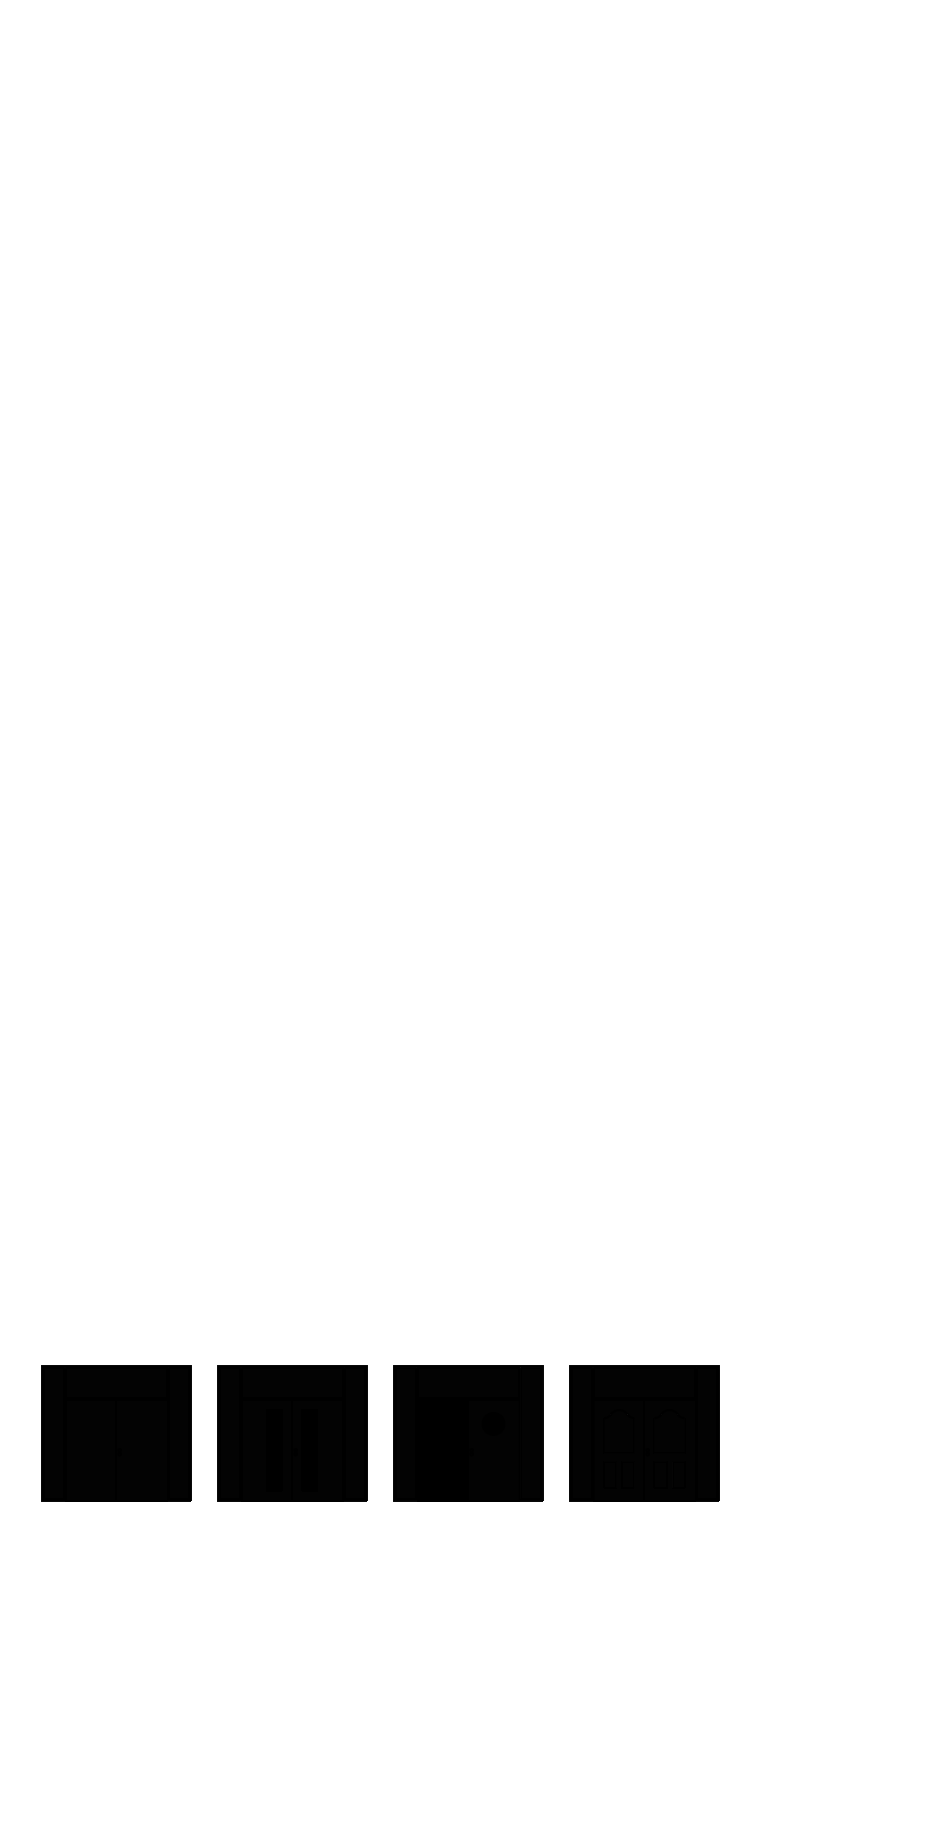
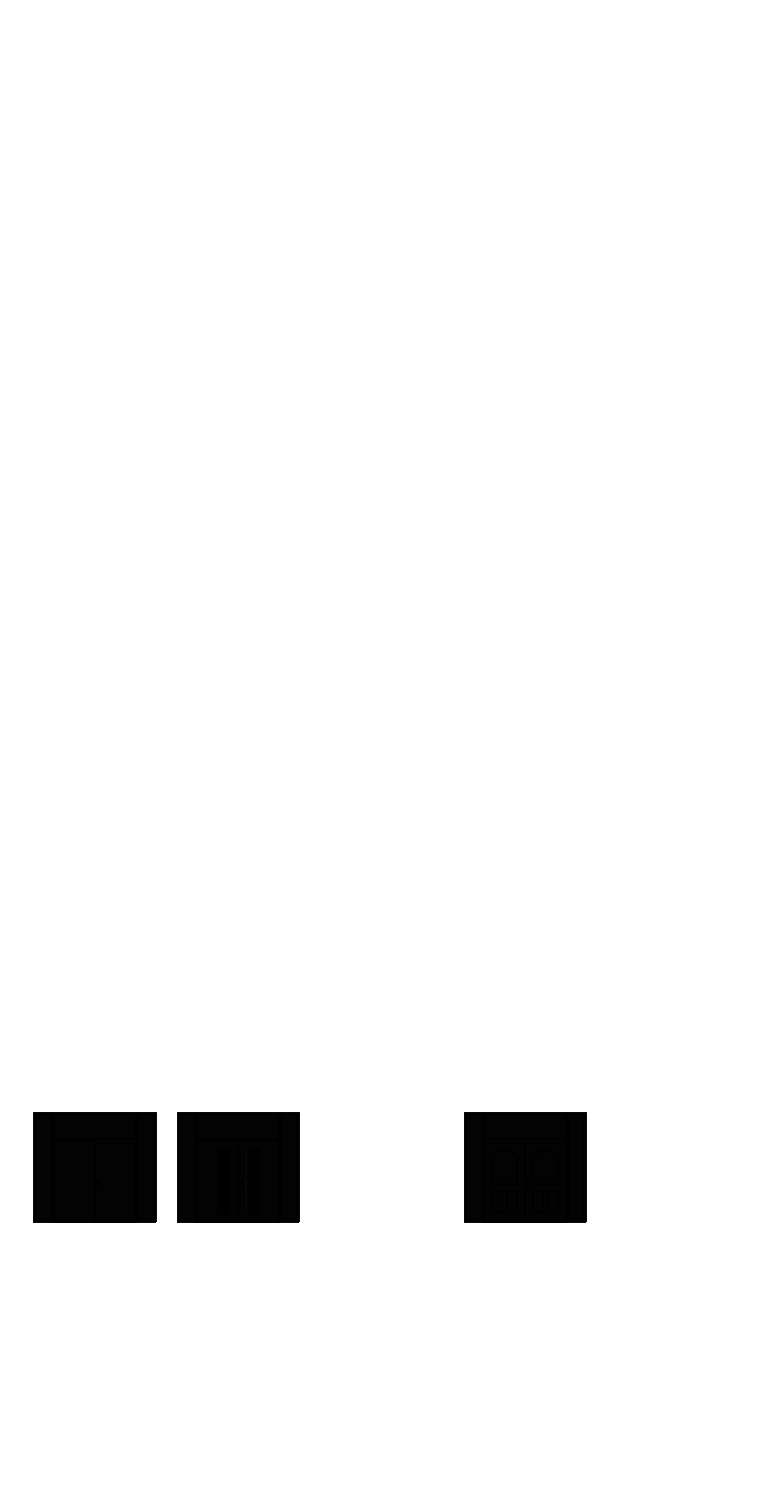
part: (468, 1433) -> (381, 1167), removed

